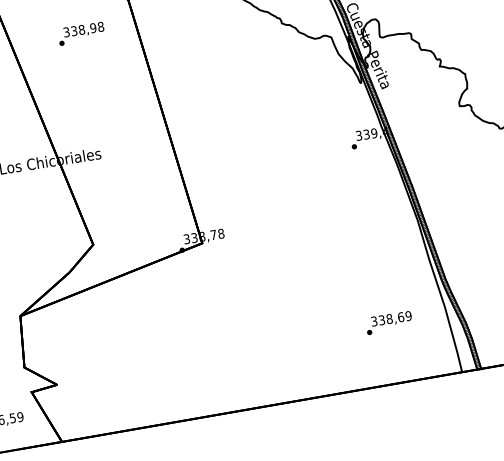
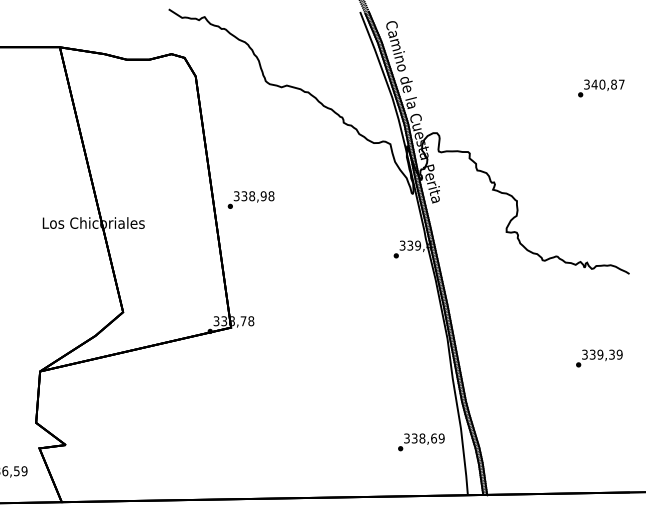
text: (80, 33) -> (250, 199), moved
text: (389, 323) -> (421, 442), moved

